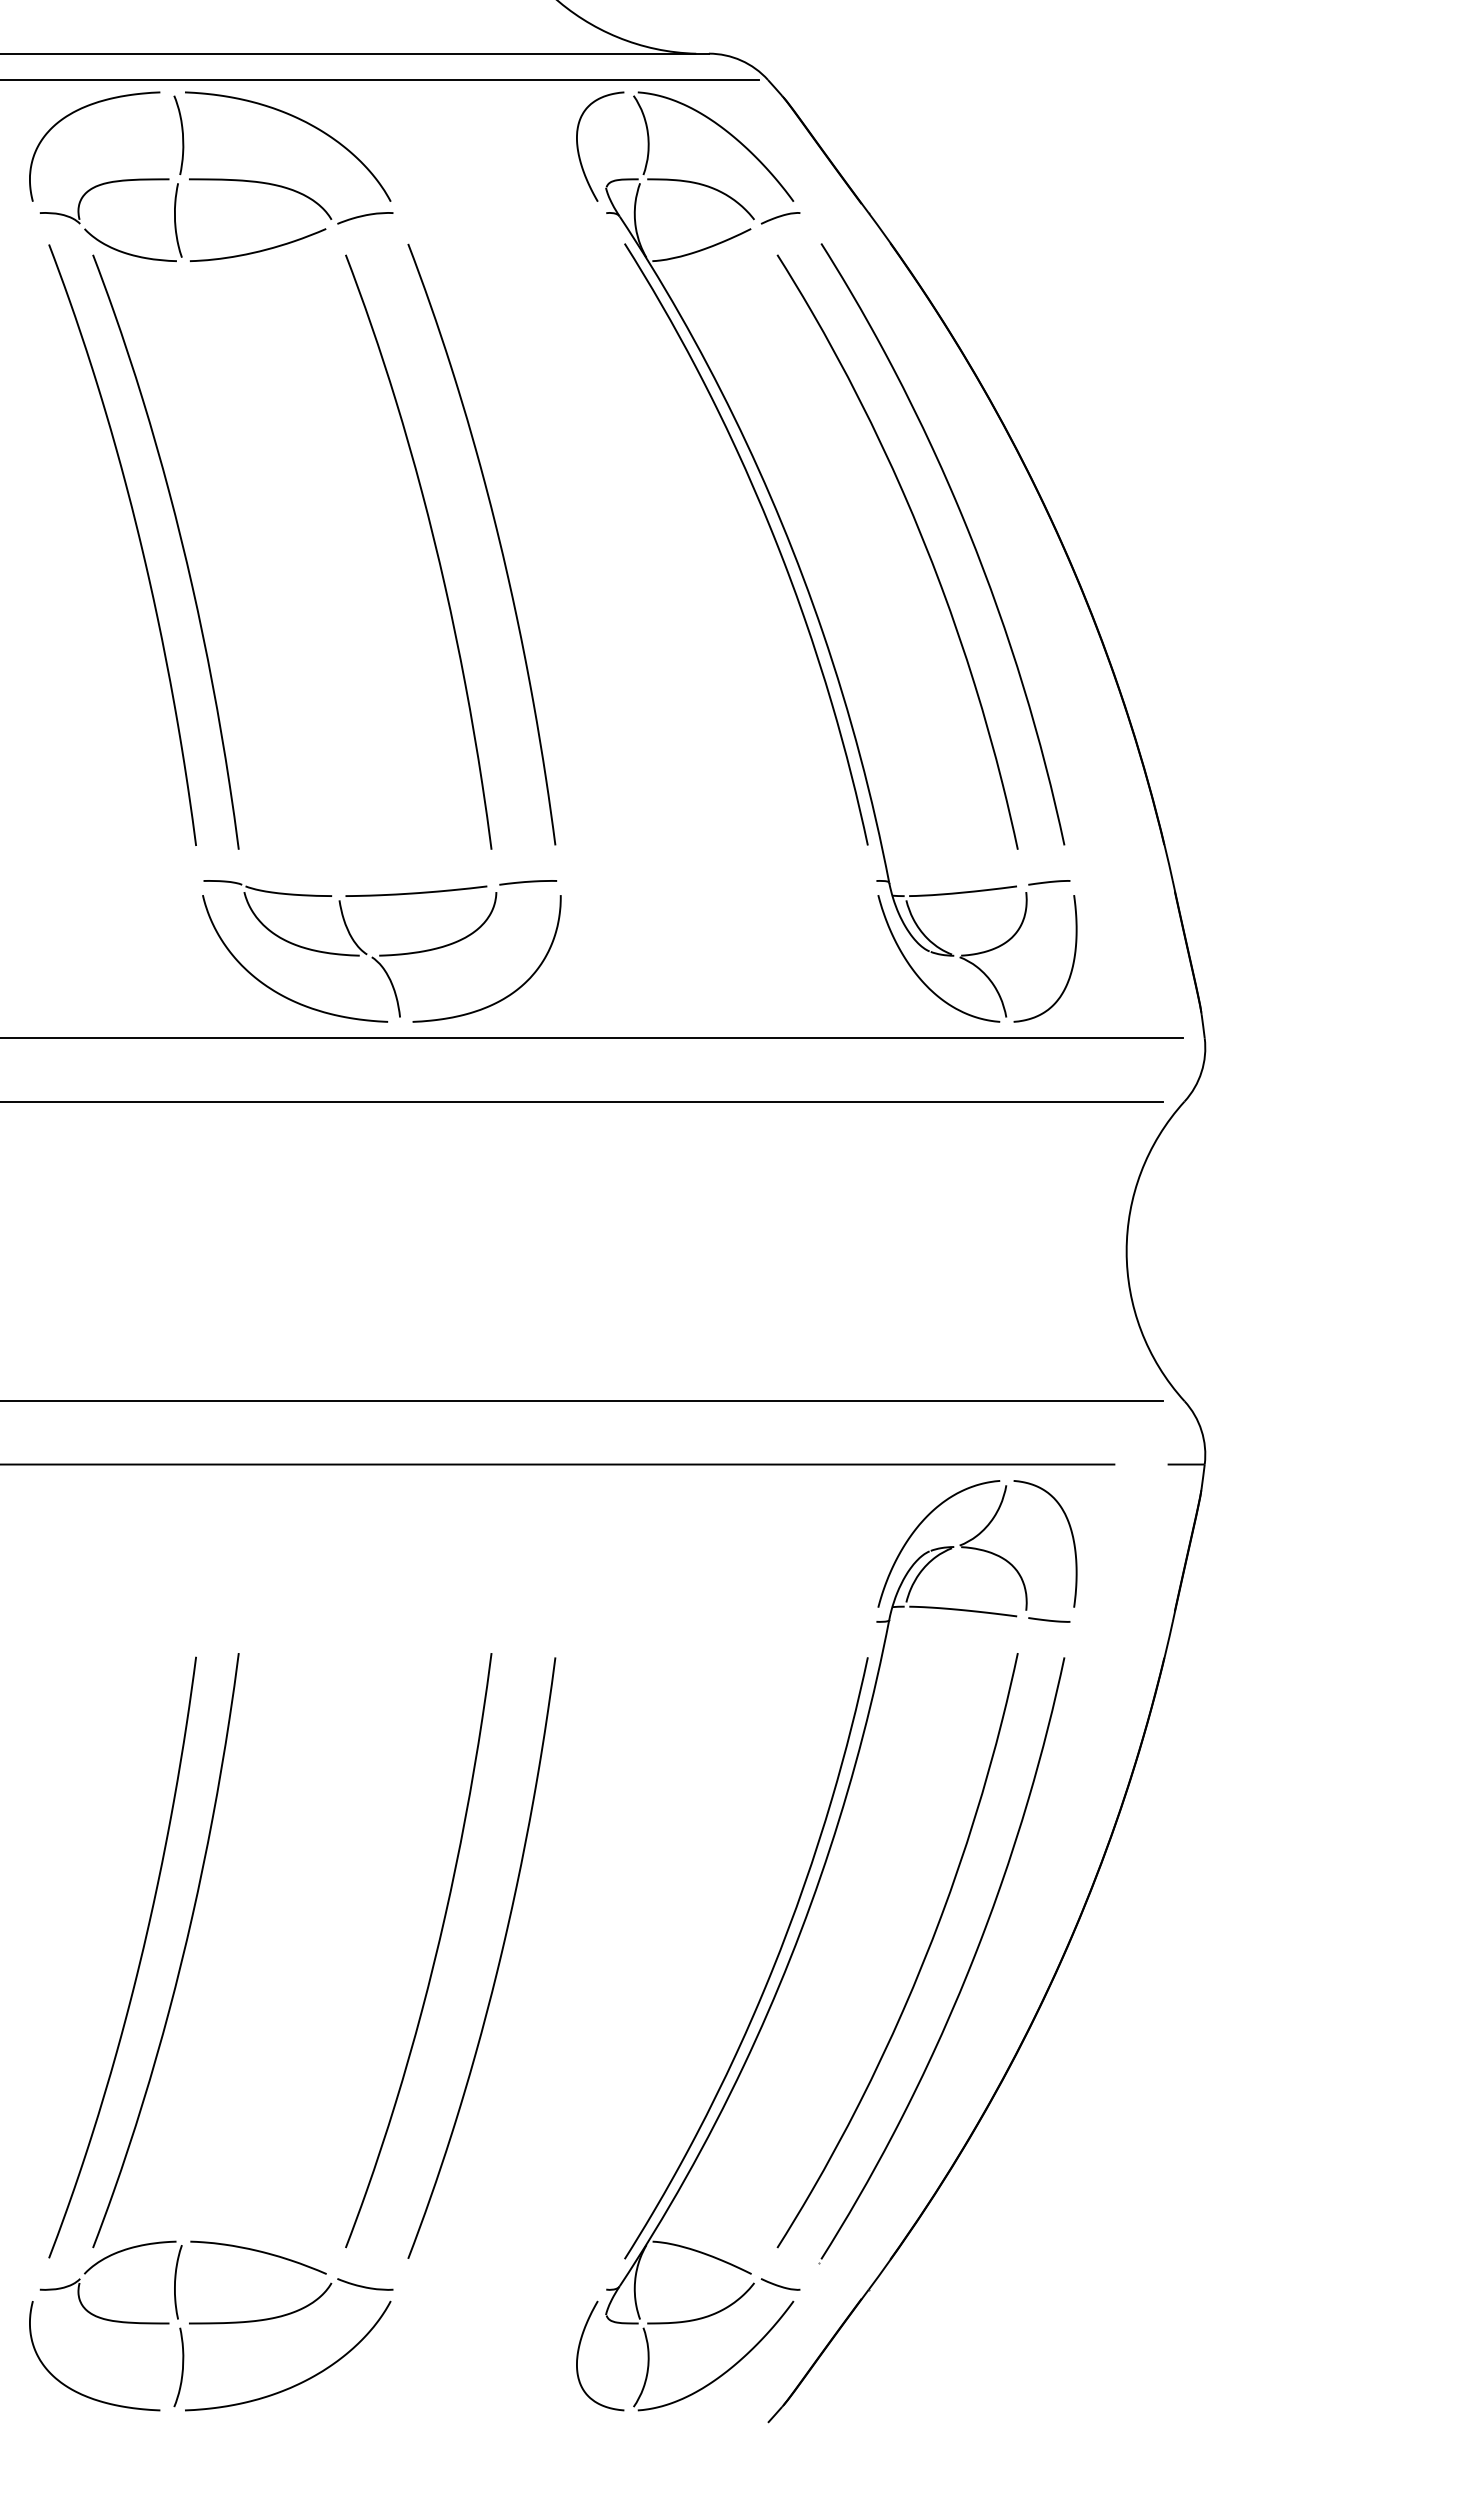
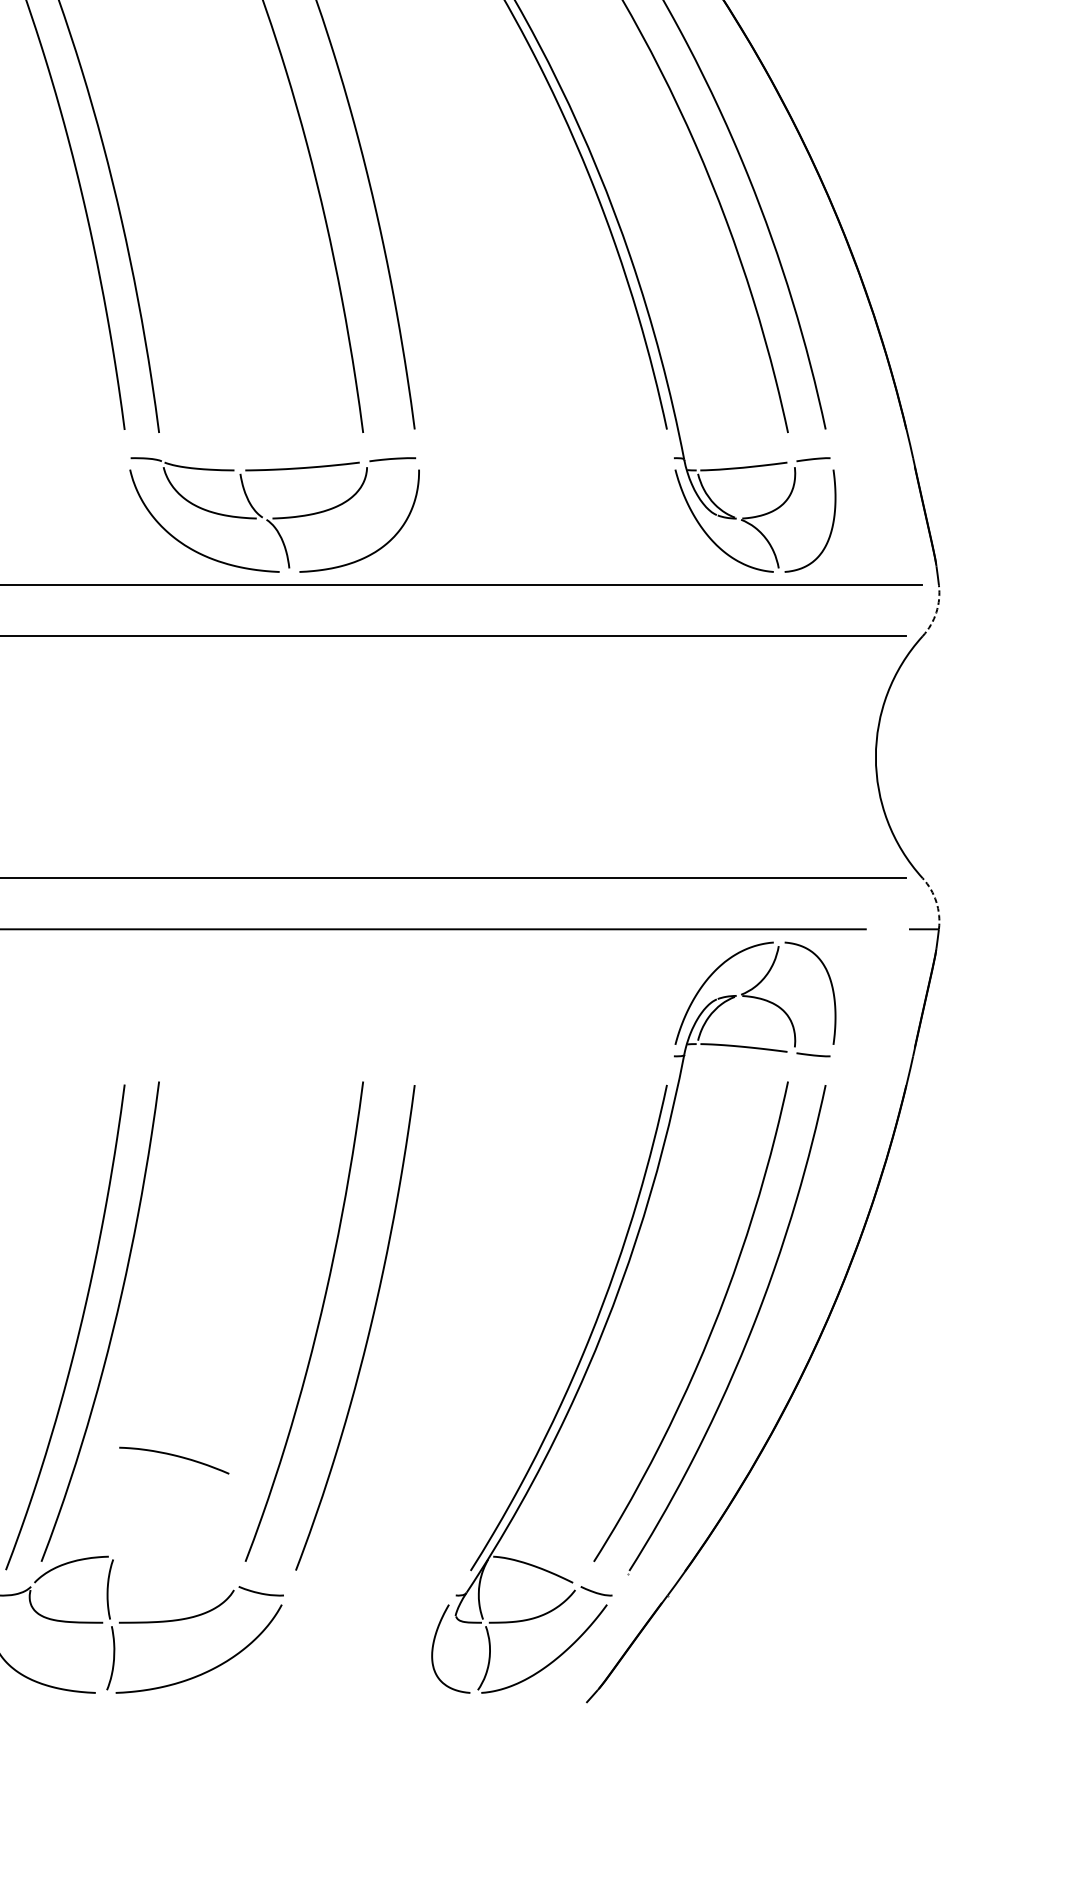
arc: (1201, 1072) -> (936, 612), solid -> dashed
arc: (1201, 1430) -> (936, 901), solid -> dashed
curve: (259, 2252) -> (175, 1456), moved

